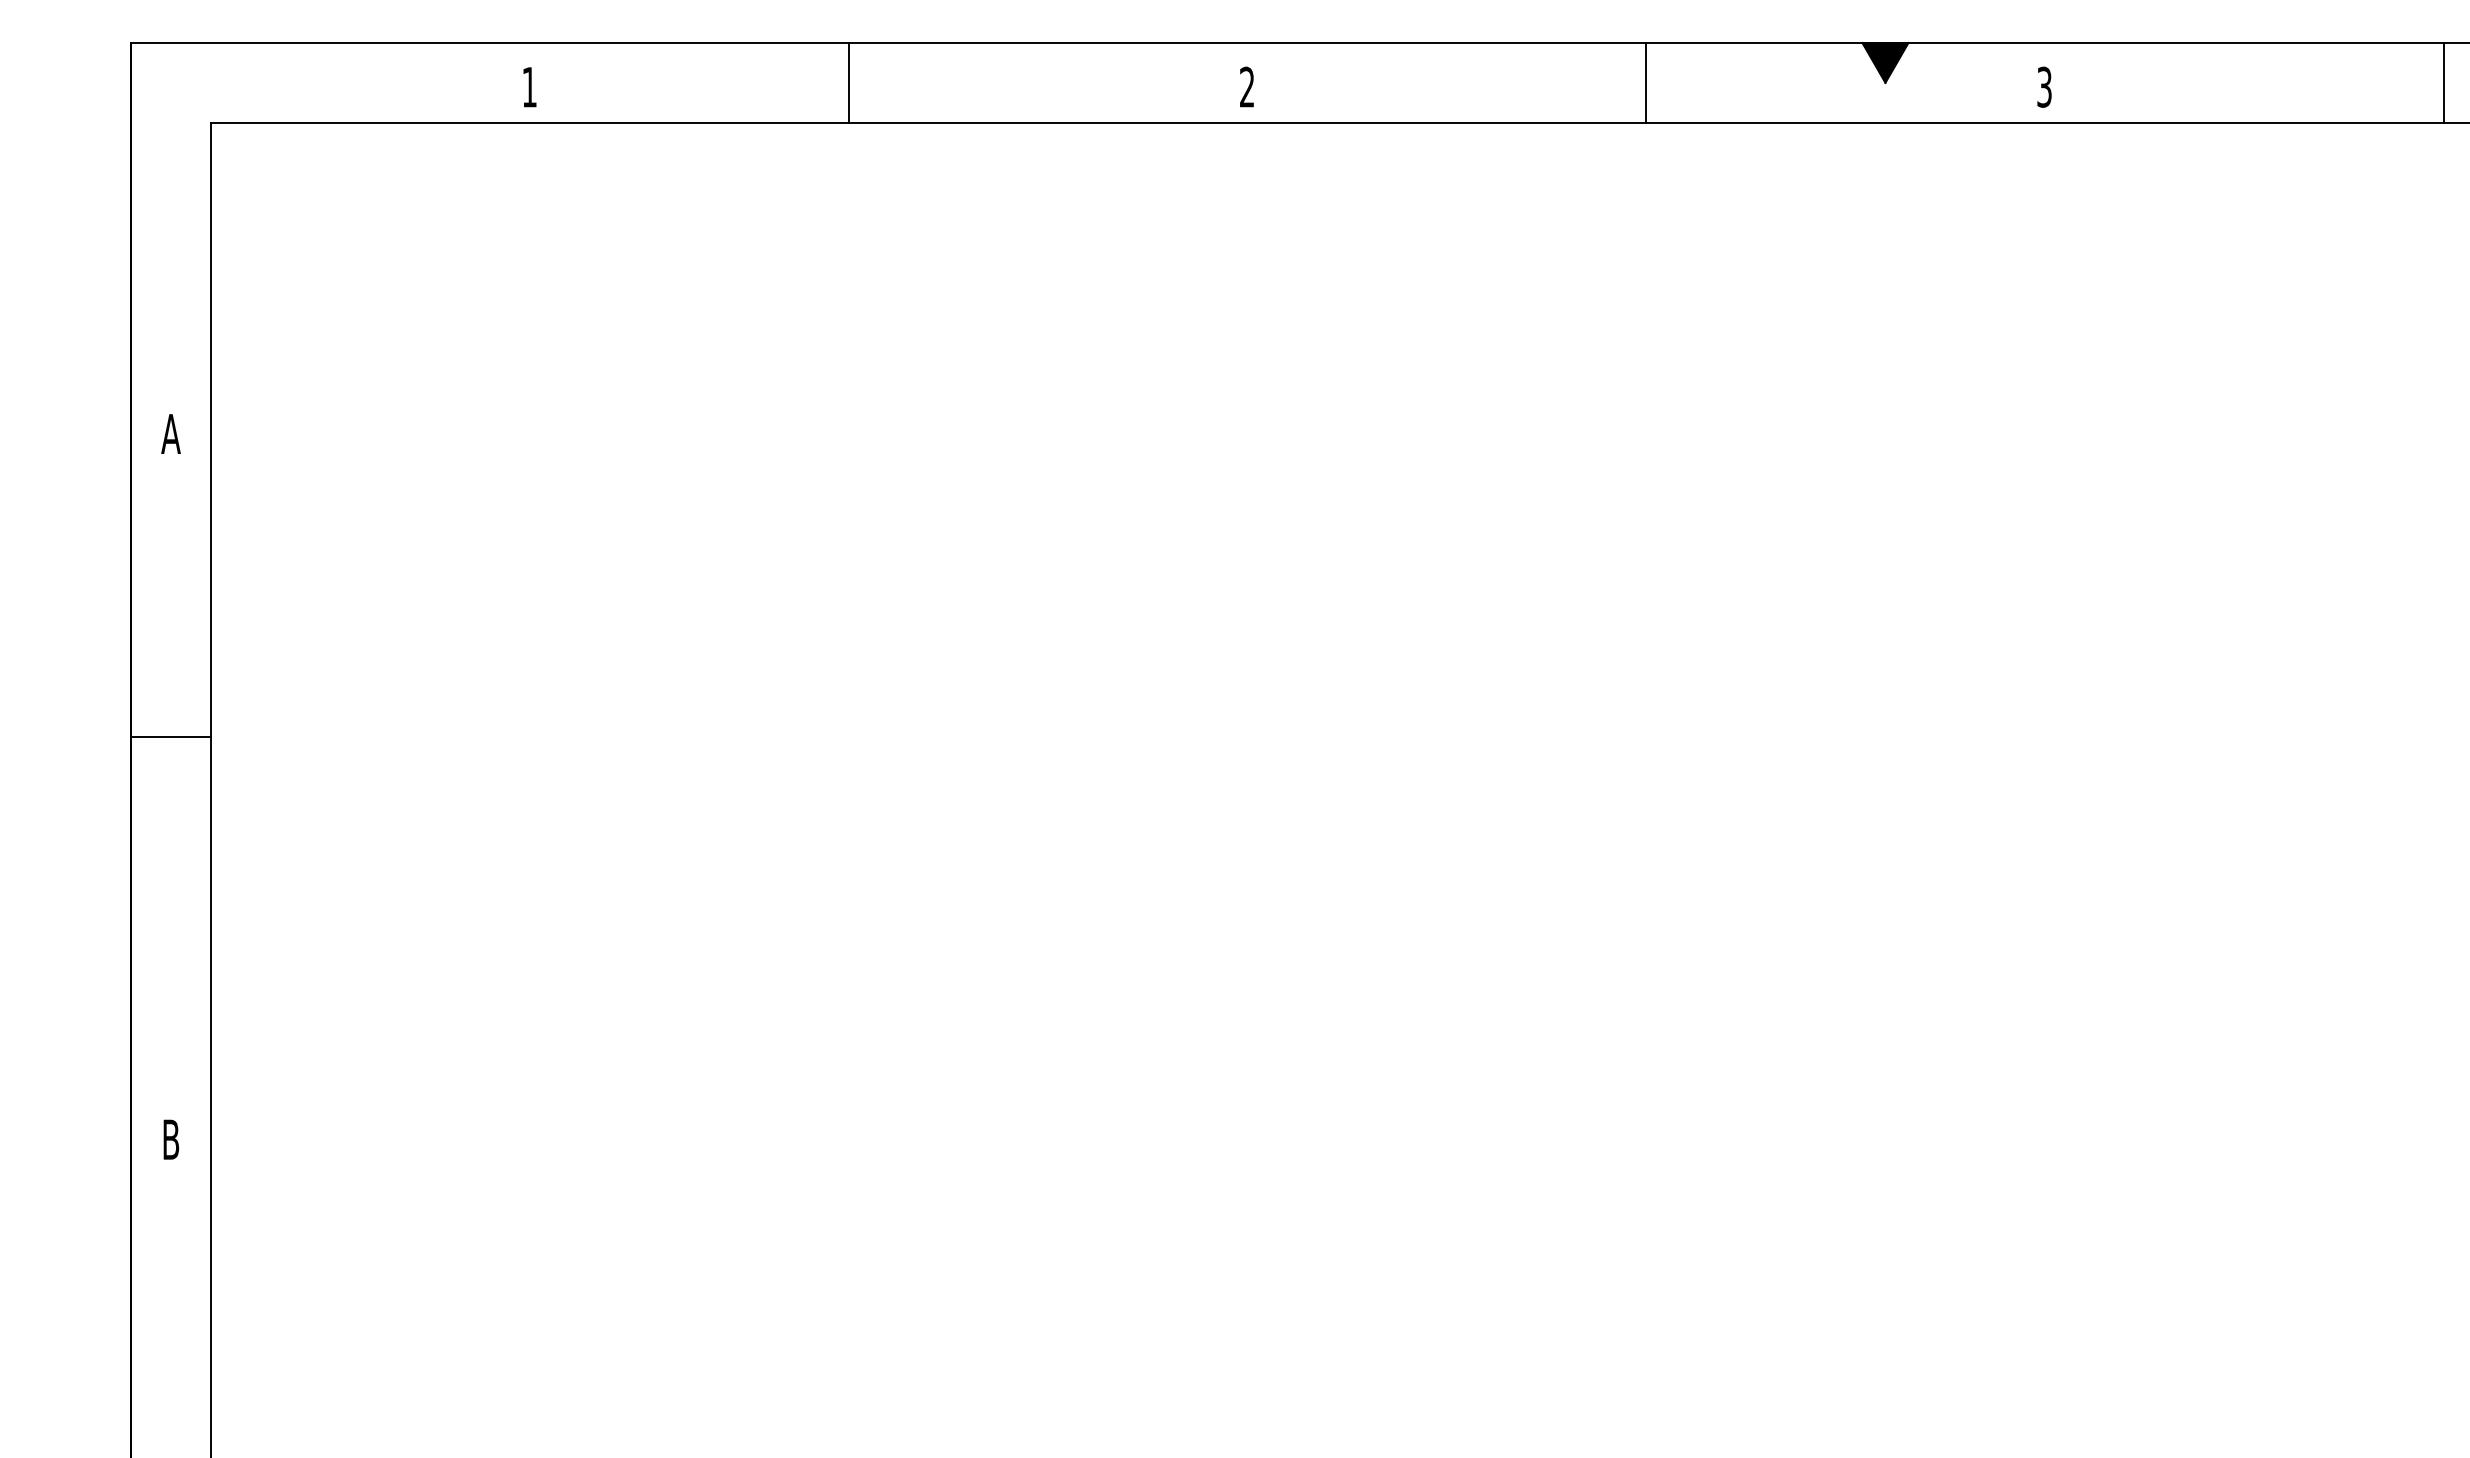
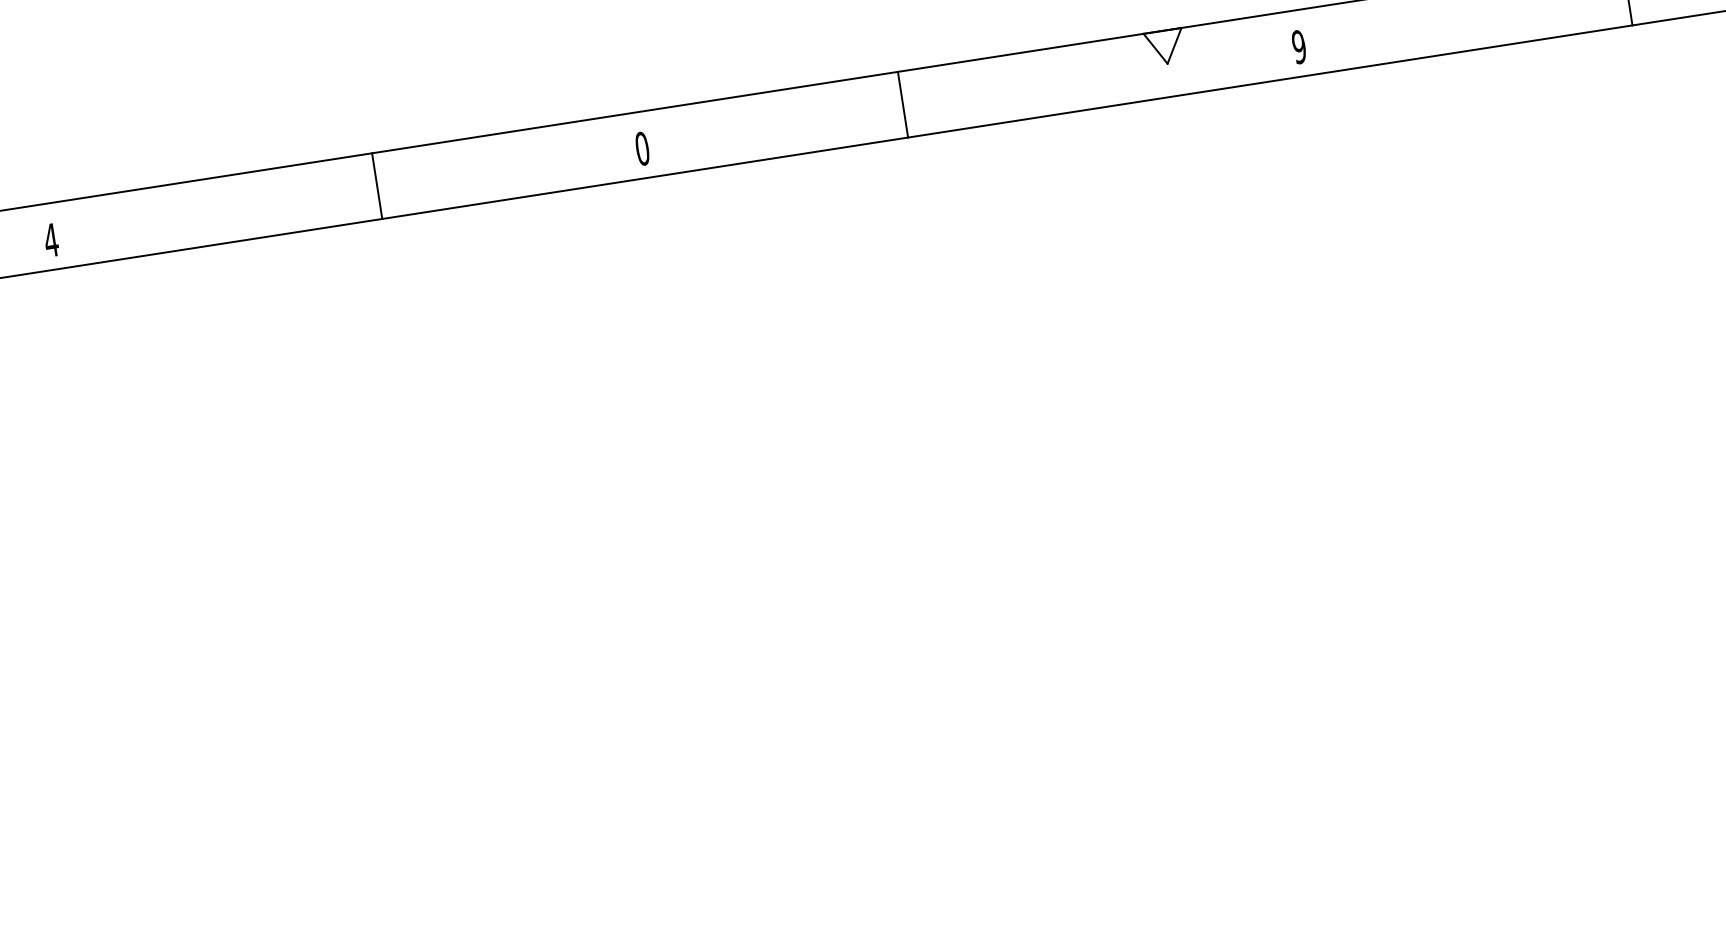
fill: (1885, 62) -> (1165, 47), removed
line: (848, 82) -> (376, 185), moved
line: (1646, 82) -> (903, 104), moved
text: (1246, 86) -> (641, 148), 2 -> 0
text: (2044, 86) -> (1299, 46), 3 -> 9
text: (529, 87) -> (51, 240), 1 -> 4

